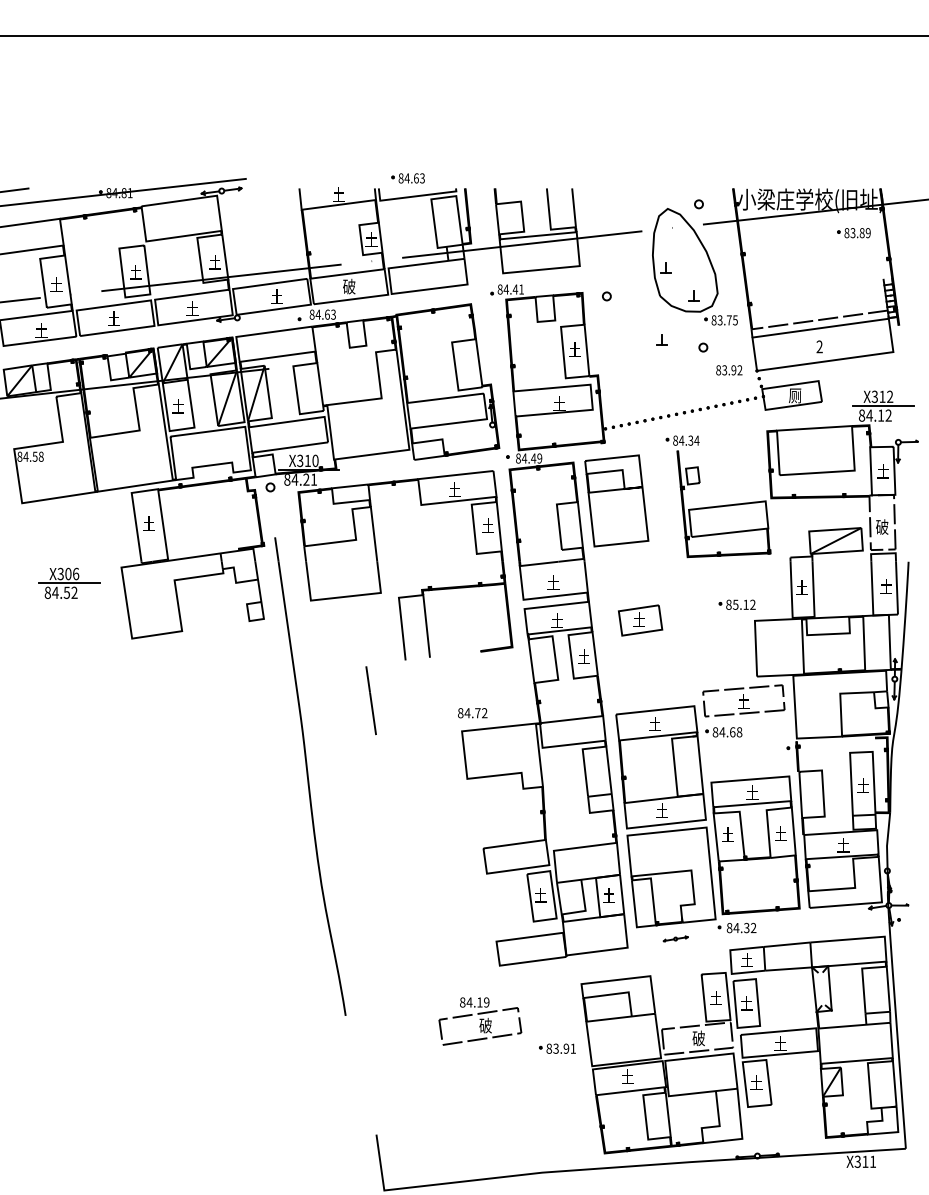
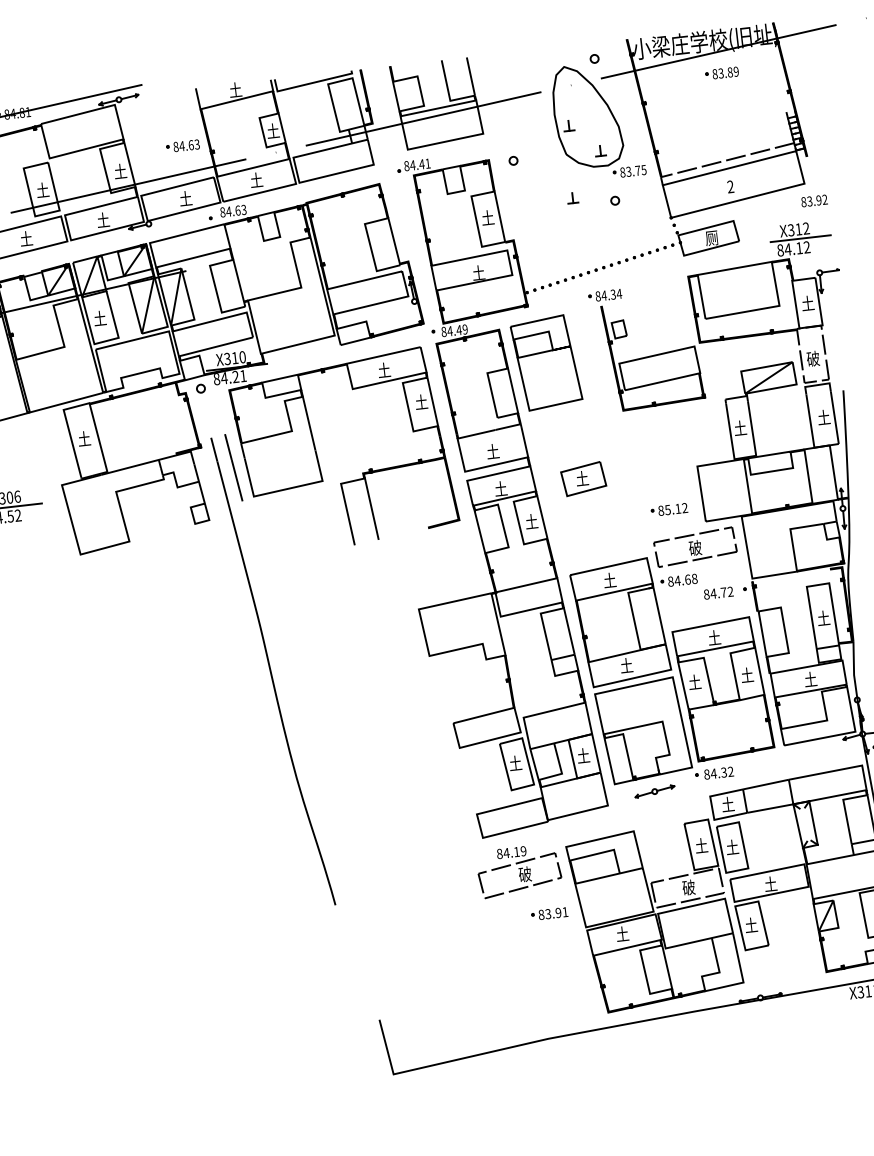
part: (407, 178) -> (182, 146), moved
part: (853, 233) -> (721, 73), moved
text: (349, 286) -> (256, 180), 破 -> 土
text: (729, 370) -> (814, 201), moved
part: (736, 604) -> (668, 509), moved
line: (370, 700) -> (233, 467), moved
text: (743, 701) -> (695, 547), 土 -> 破
text: (472, 713) -> (718, 593), moved
part: (675, 938) -> (654, 791), size x1.67
part: (480, 1021) -> (519, 870), moved

